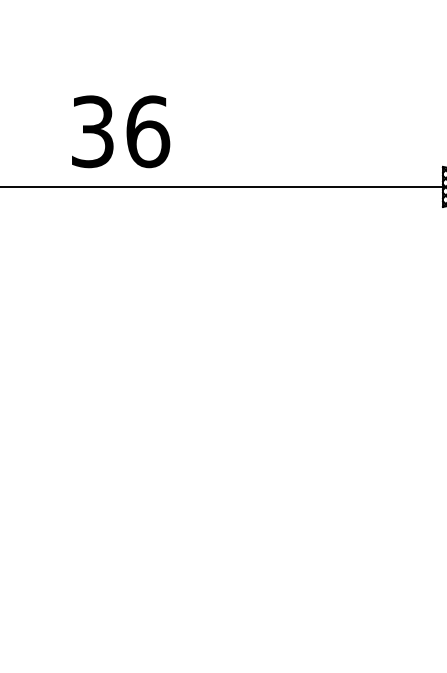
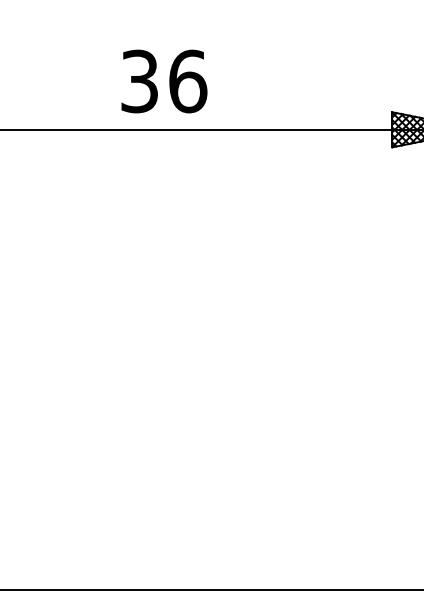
text: (121, 131) -> (164, 81), moved

